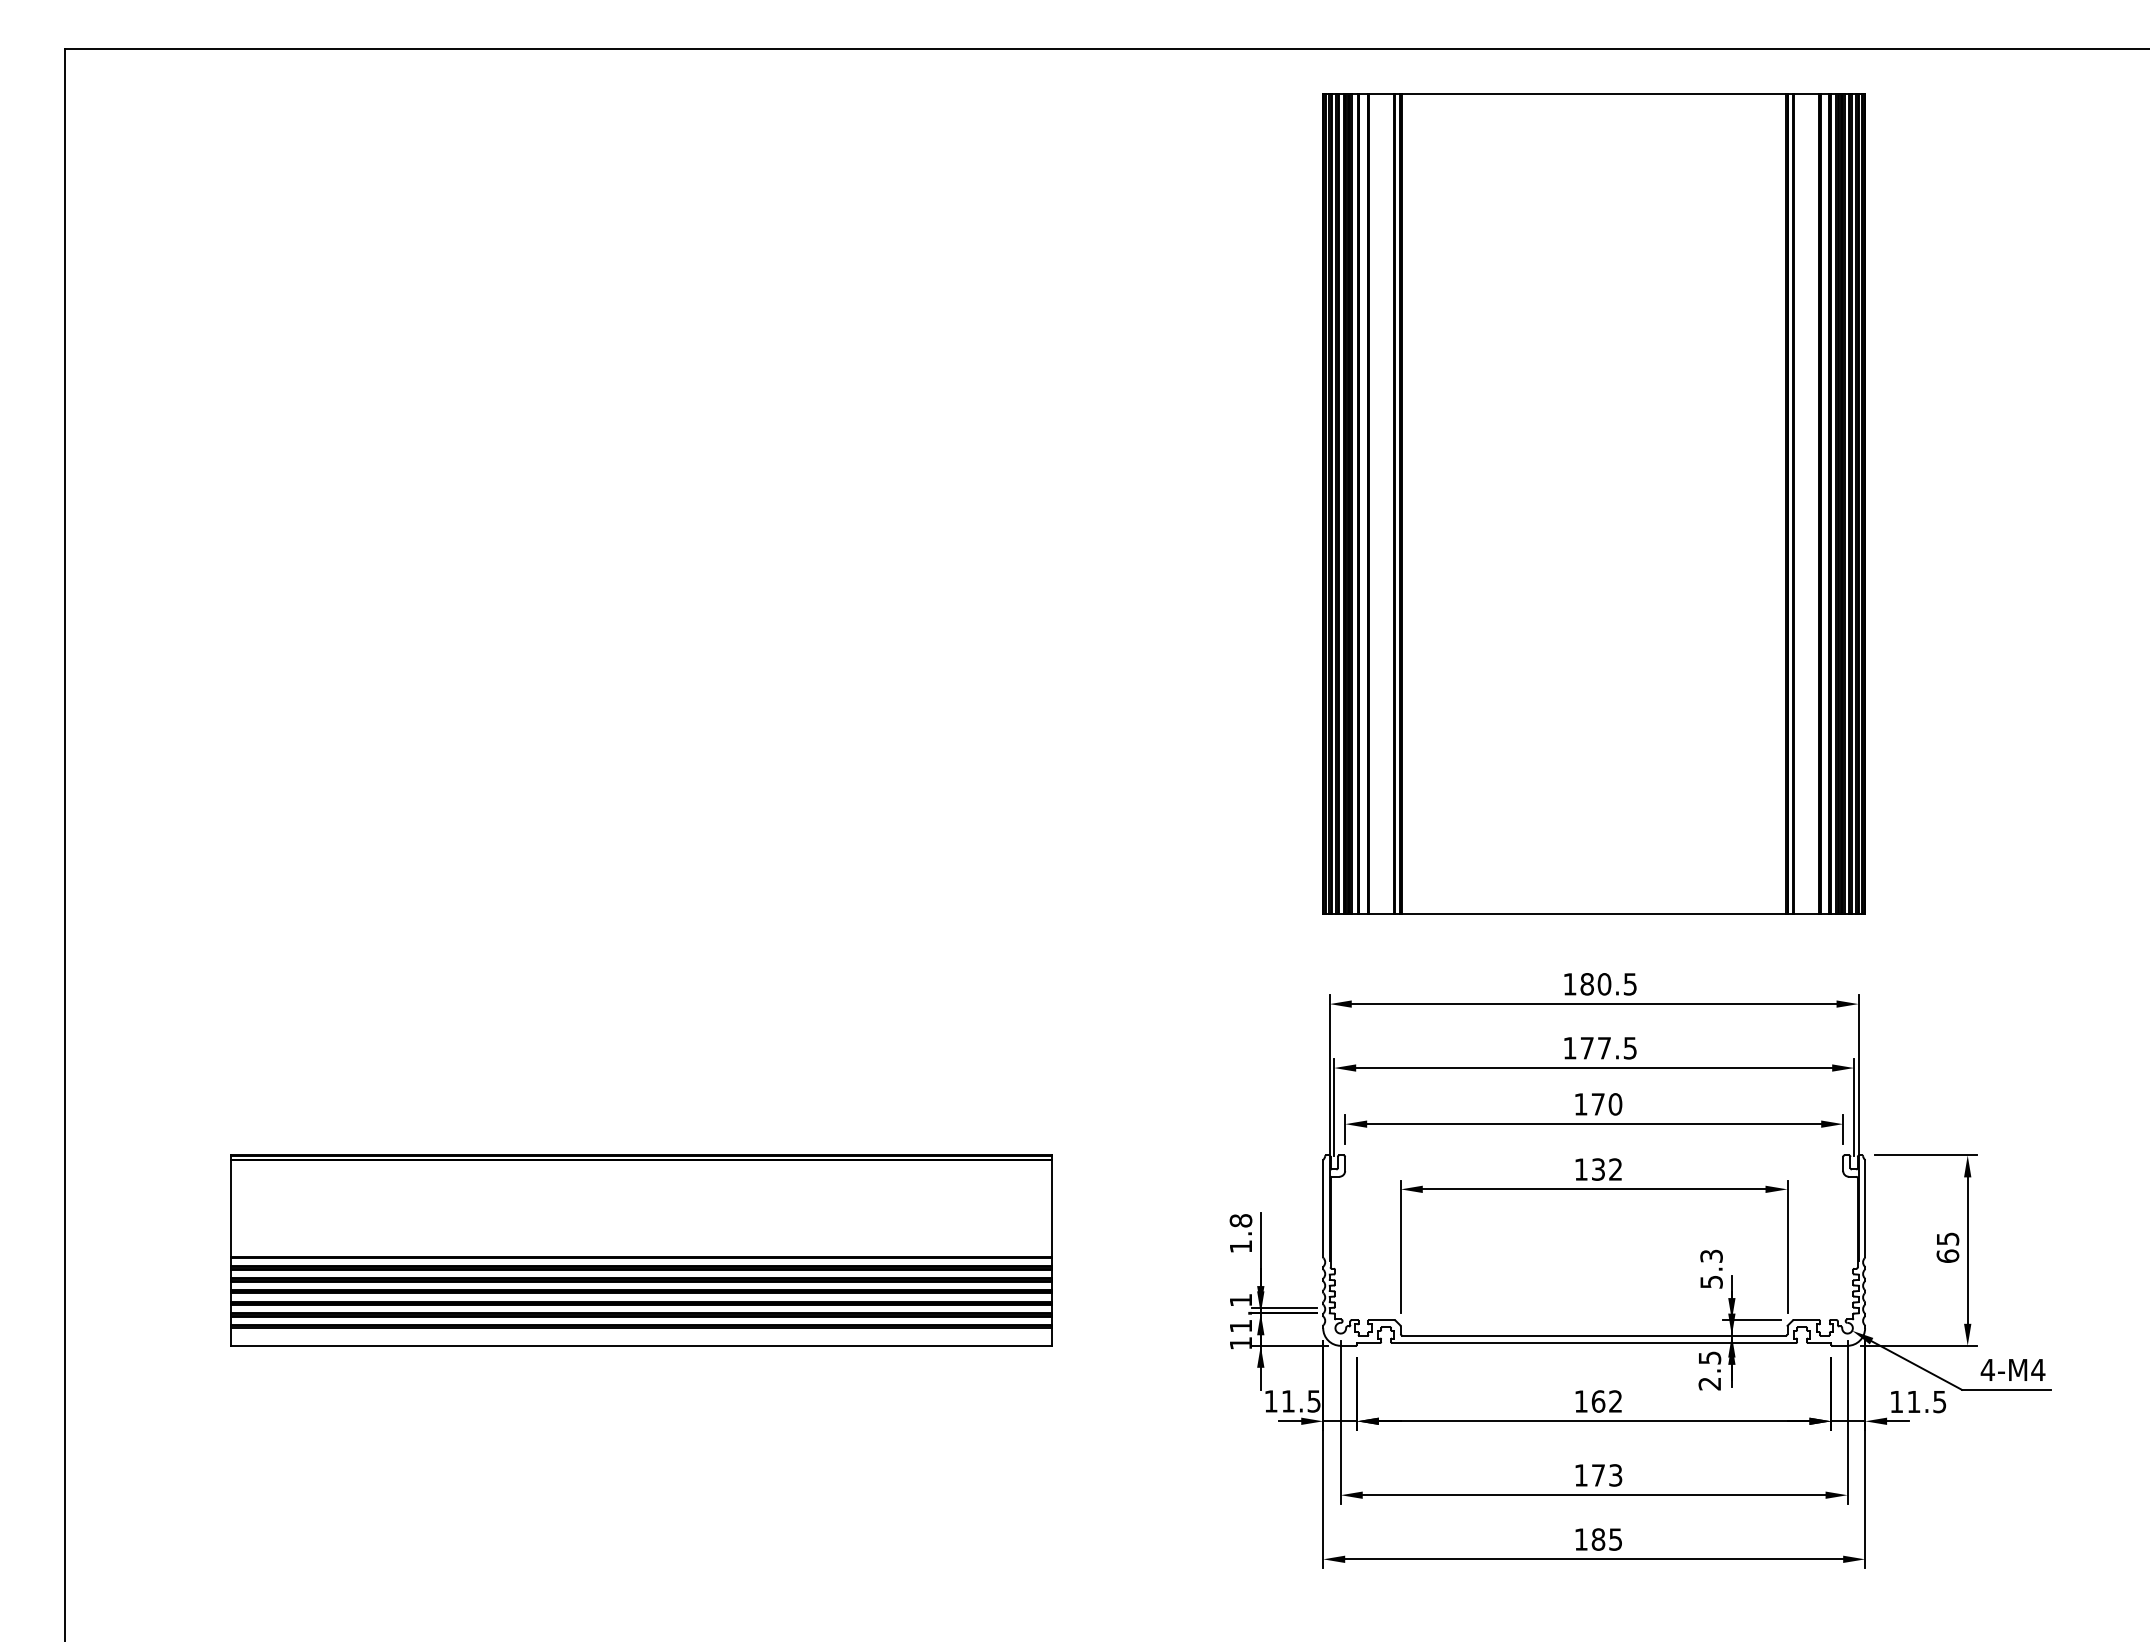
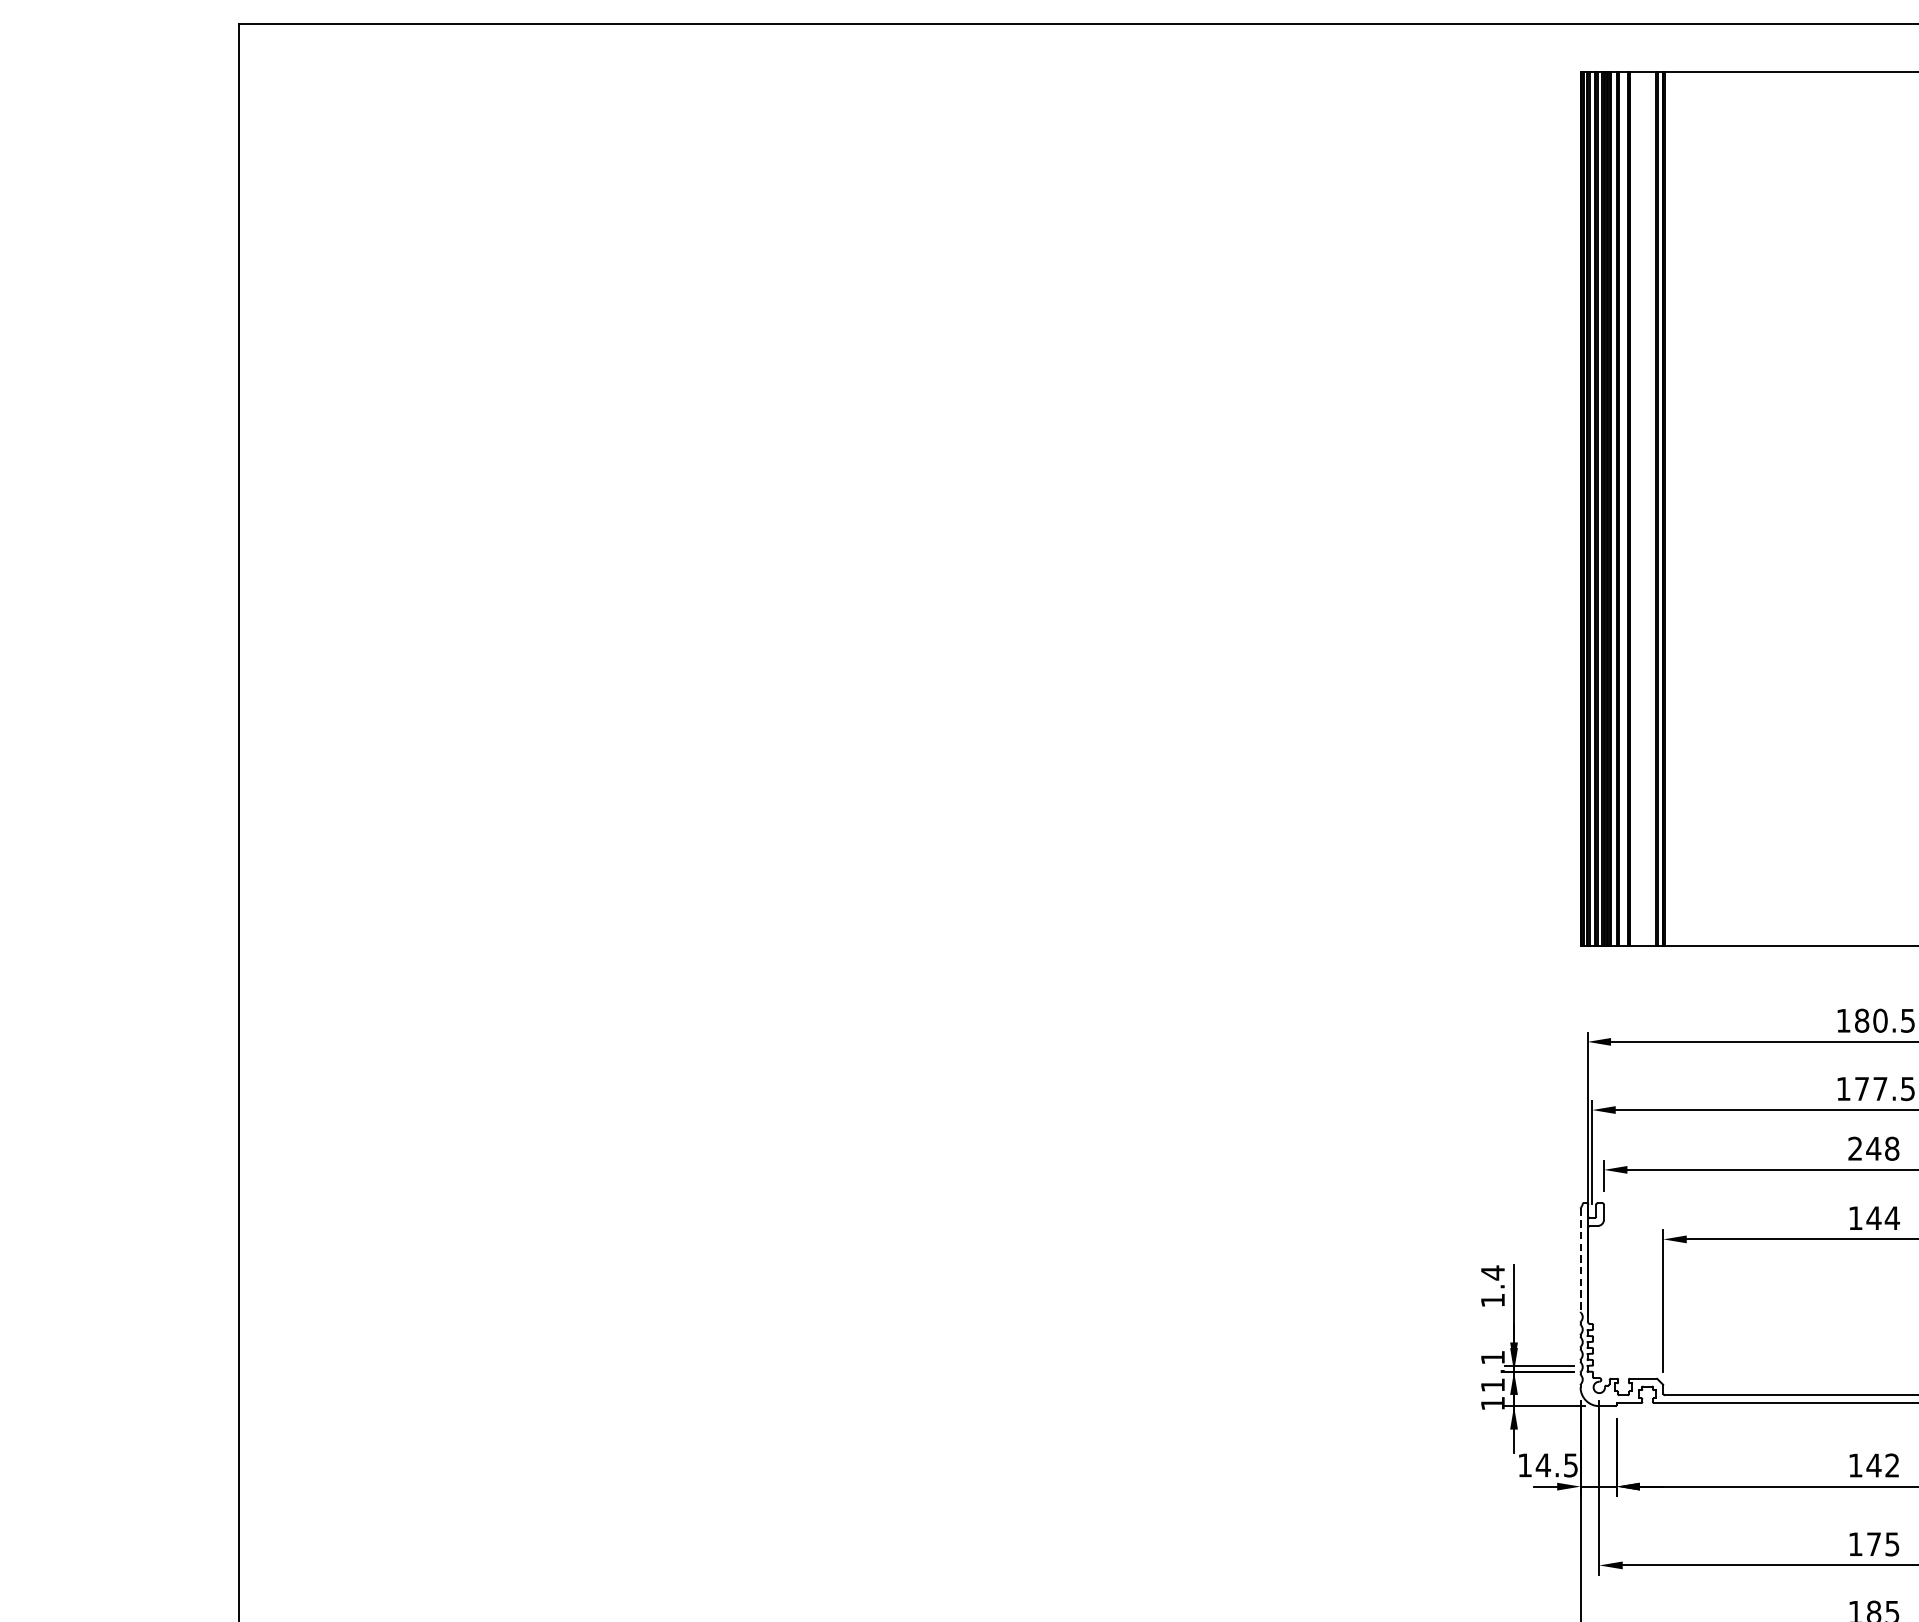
text: (1598, 1104) -> (1874, 1148), 170 -> 248
text: (1606, 1169) -> (1882, 1218), 132 -> 144
line: (1323, 1209) -> (1580, 1260), solid -> dashed
text: (1240, 1220) -> (1492, 1272), 1.8 -> 1.4
part: (641, 1250) -> (853, 1304), removed
text: (1288, 1401) -> (1543, 1465), 11.5 -> 14.5
text: (1598, 1401) -> (1874, 1465), 162 -> 142
text: (1615, 1474) -> (1892, 1543), 173 -> 175

